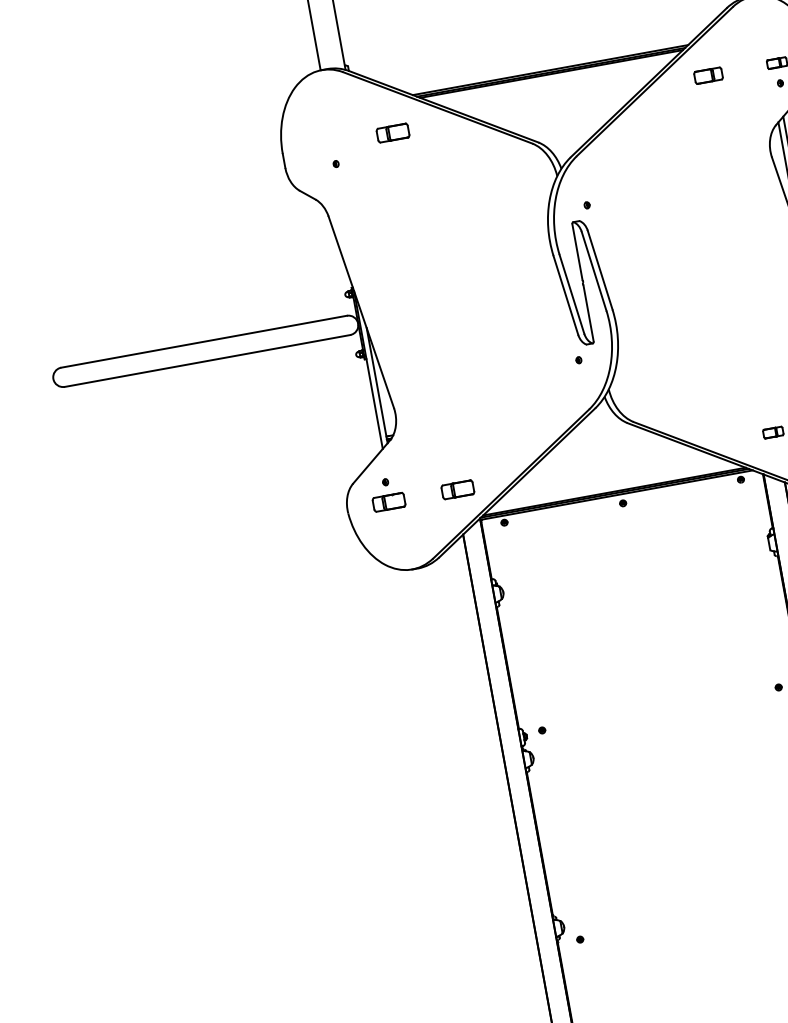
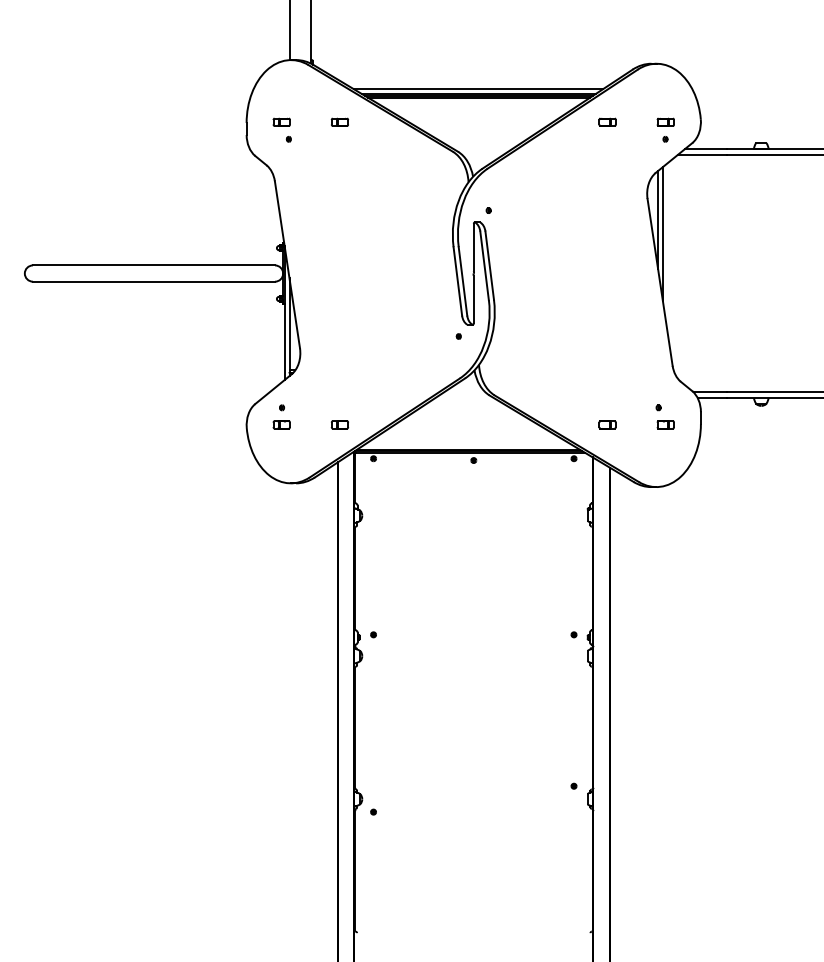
line: (549, 64) -> (478, 89), added
part: (708, 74) -> (607, 121), size x0.71
part: (392, 132) -> (339, 121), size x0.62
part: (323, 144) -> (281, 121), added
part: (456, 489) -> (339, 424), size x0.62
part: (388, 502) -> (281, 424), size x0.62

